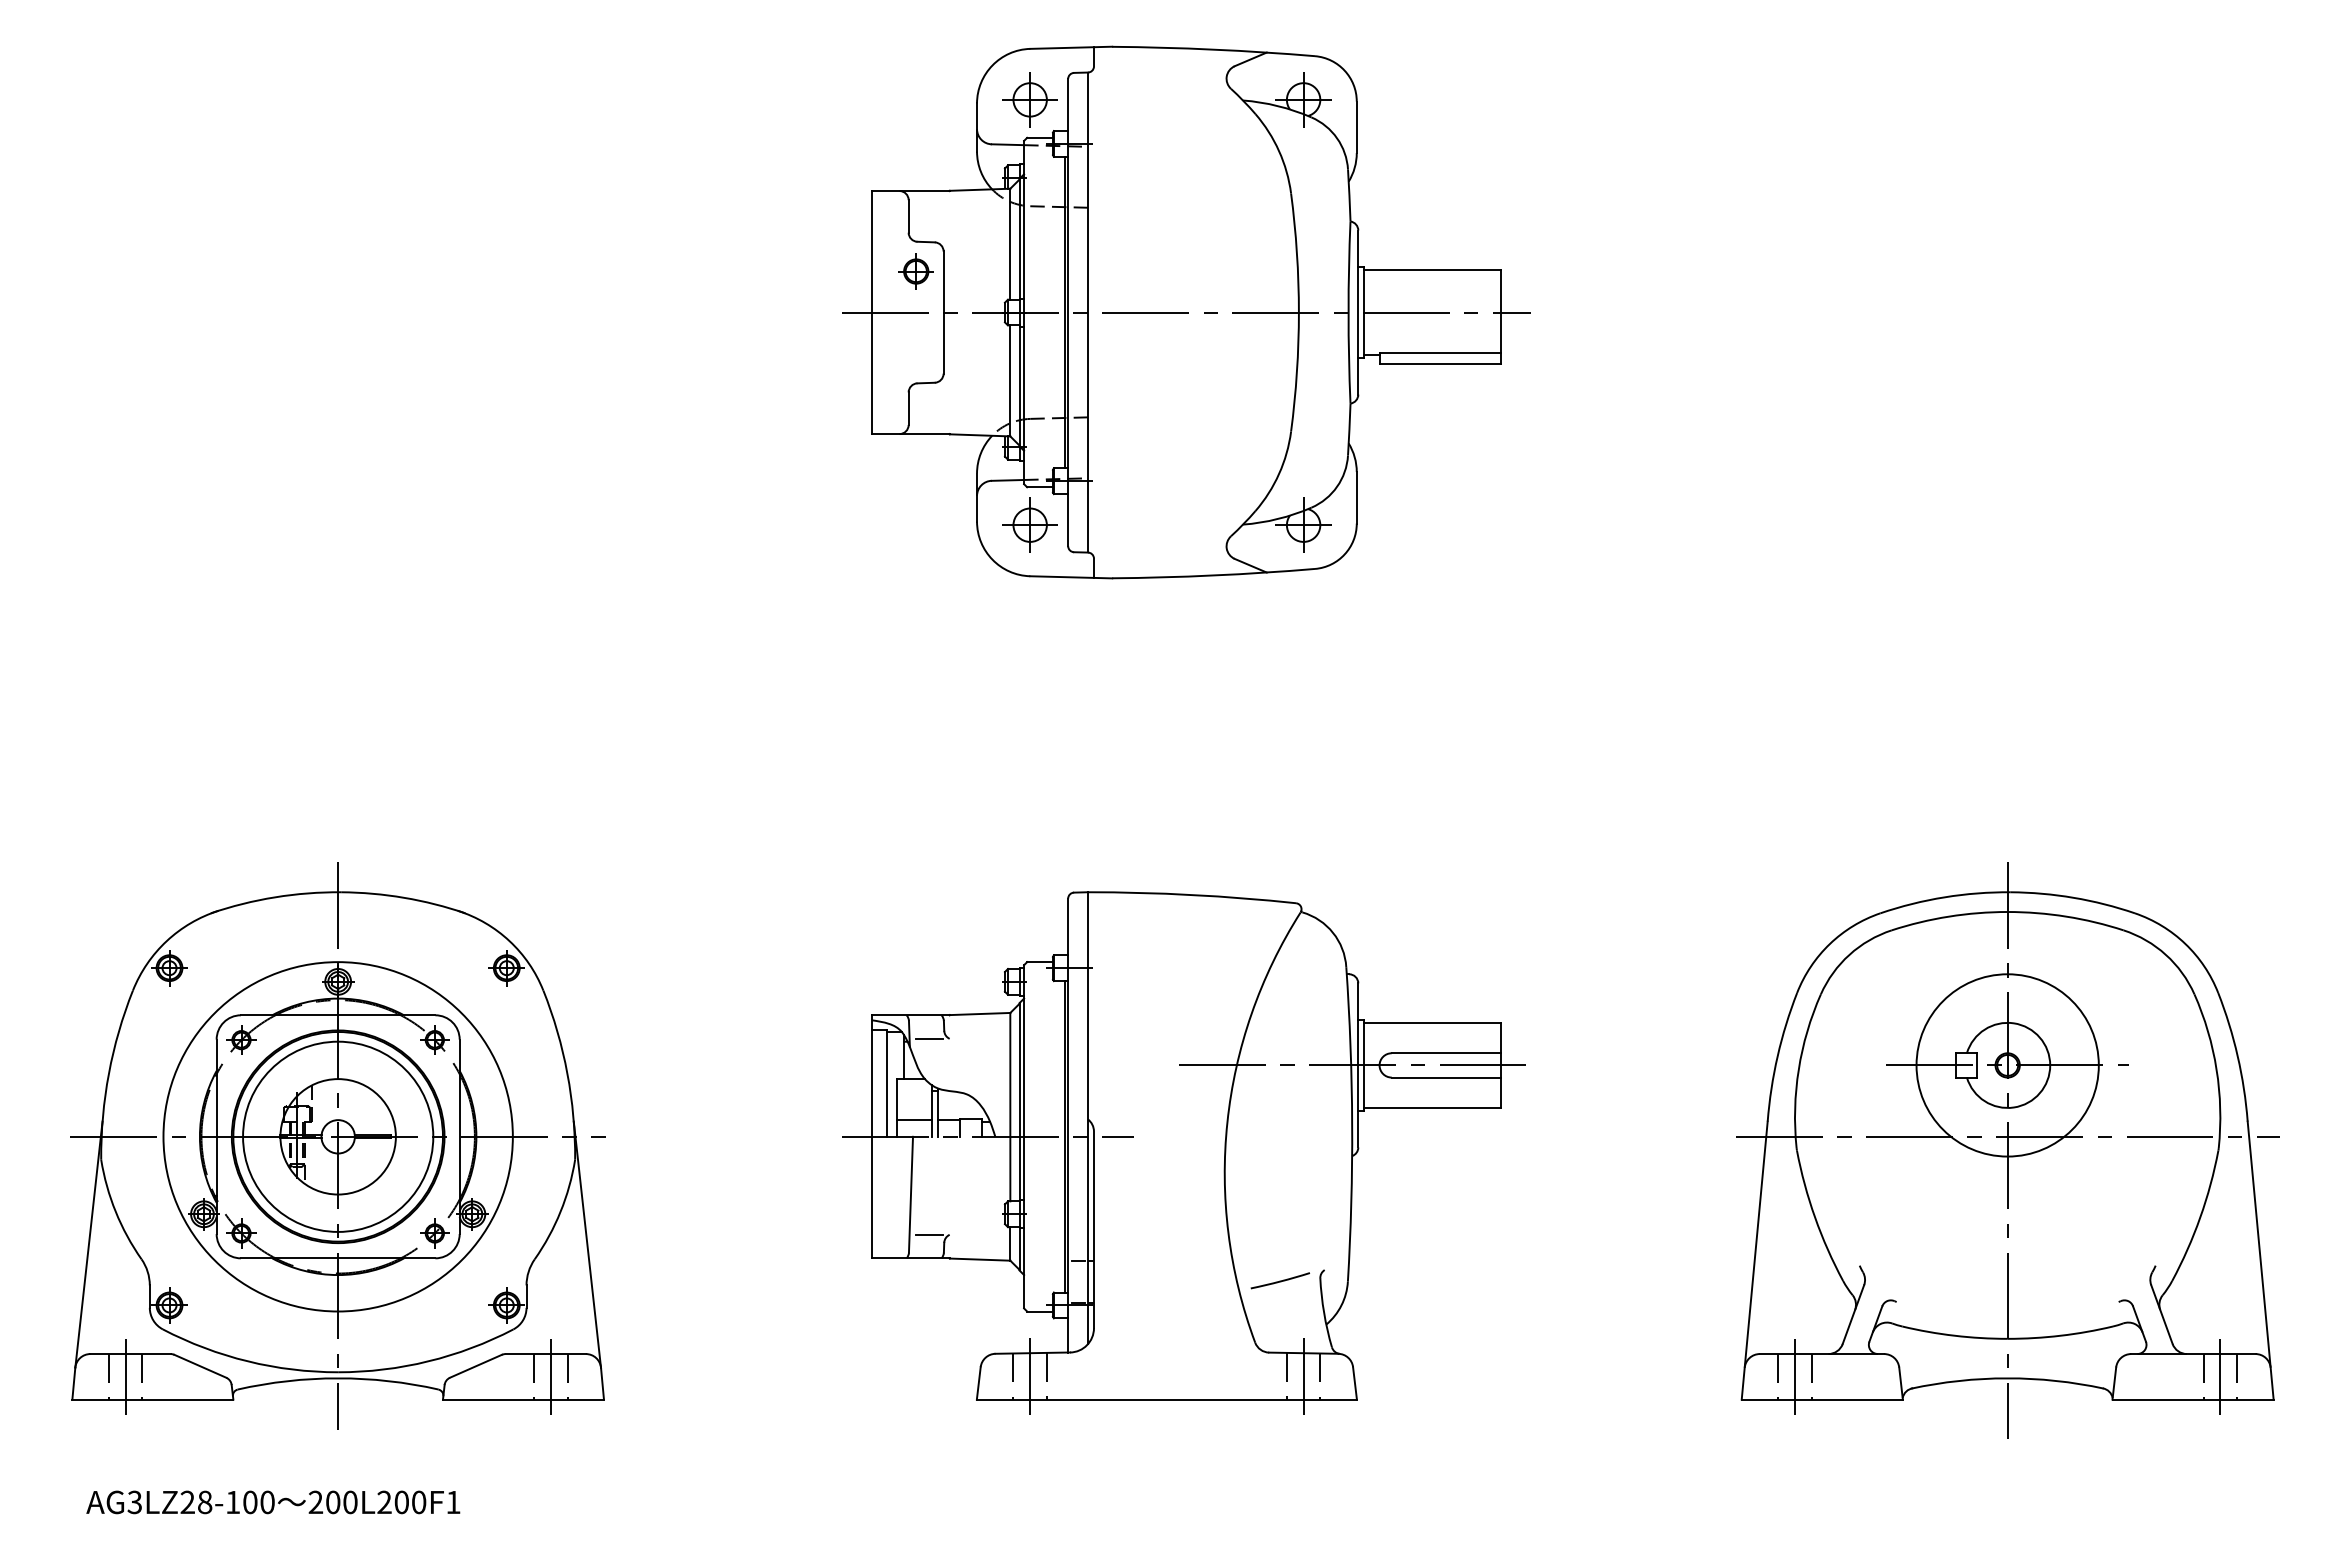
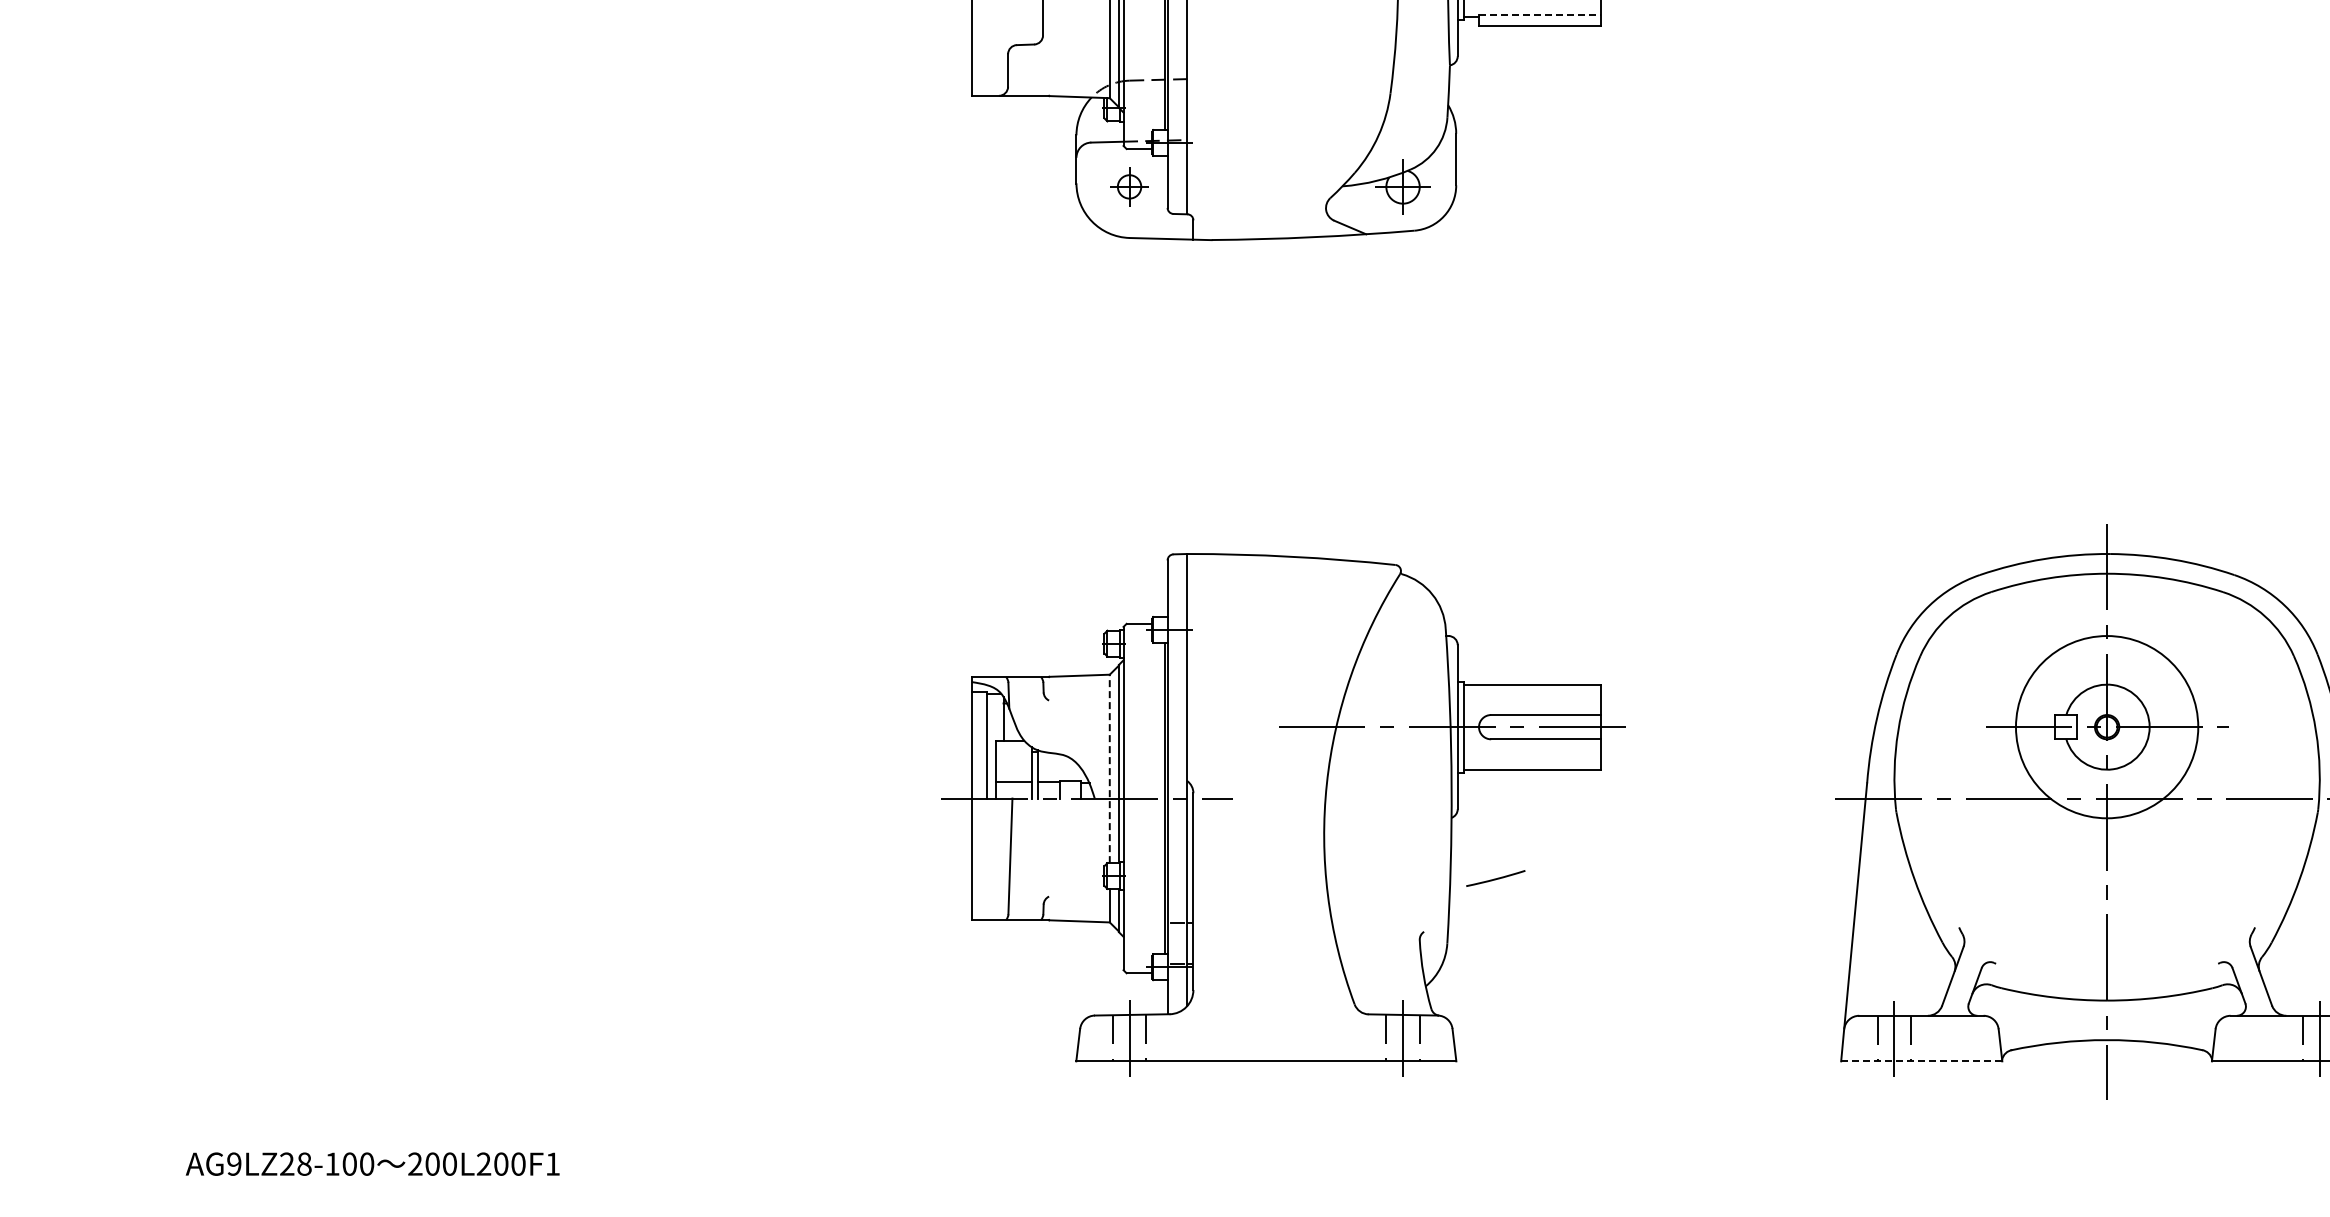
line: (1440, 353) -> (1539, 15), solid -> dashed
part: (1029, 524) -> (1128, 186), size x0.7
line: (928, 1038) -> (1027, 700), removed
line: (1010, 1106) -> (1109, 768), solid -> dashed
part: (337, 1145) -> (436, 807), removed
line: (928, 1234) -> (1027, 896), removed
line: (1279, 1280) -> (1494, 878), moved
line: (1822, 1399) -> (1921, 1061), solid -> dashed
text: (134, 1502) -> (233, 1164), AG3LZ28-100 -> AG9LZ28-100

